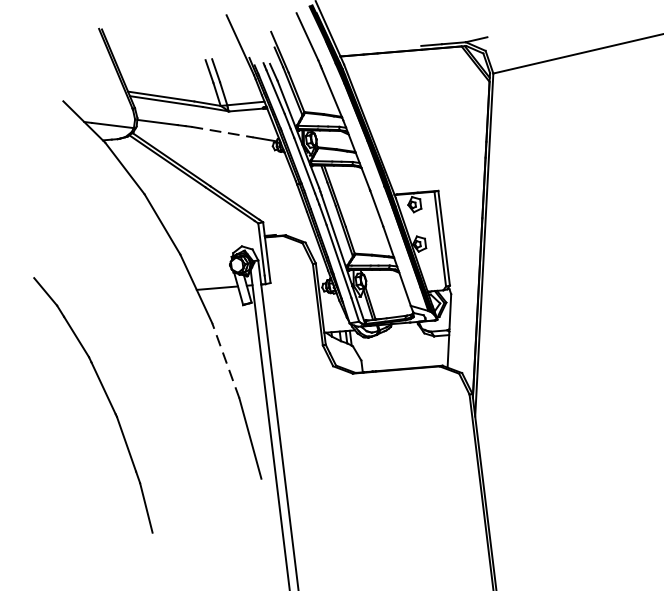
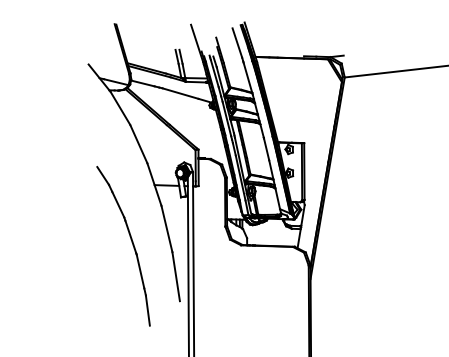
line: (222, 131) -> (180, 93), dashed -> solid
line: (225, 361) -> (166, 229), dashed -> solid
part: (105, 397) -> (131, 242), moved

